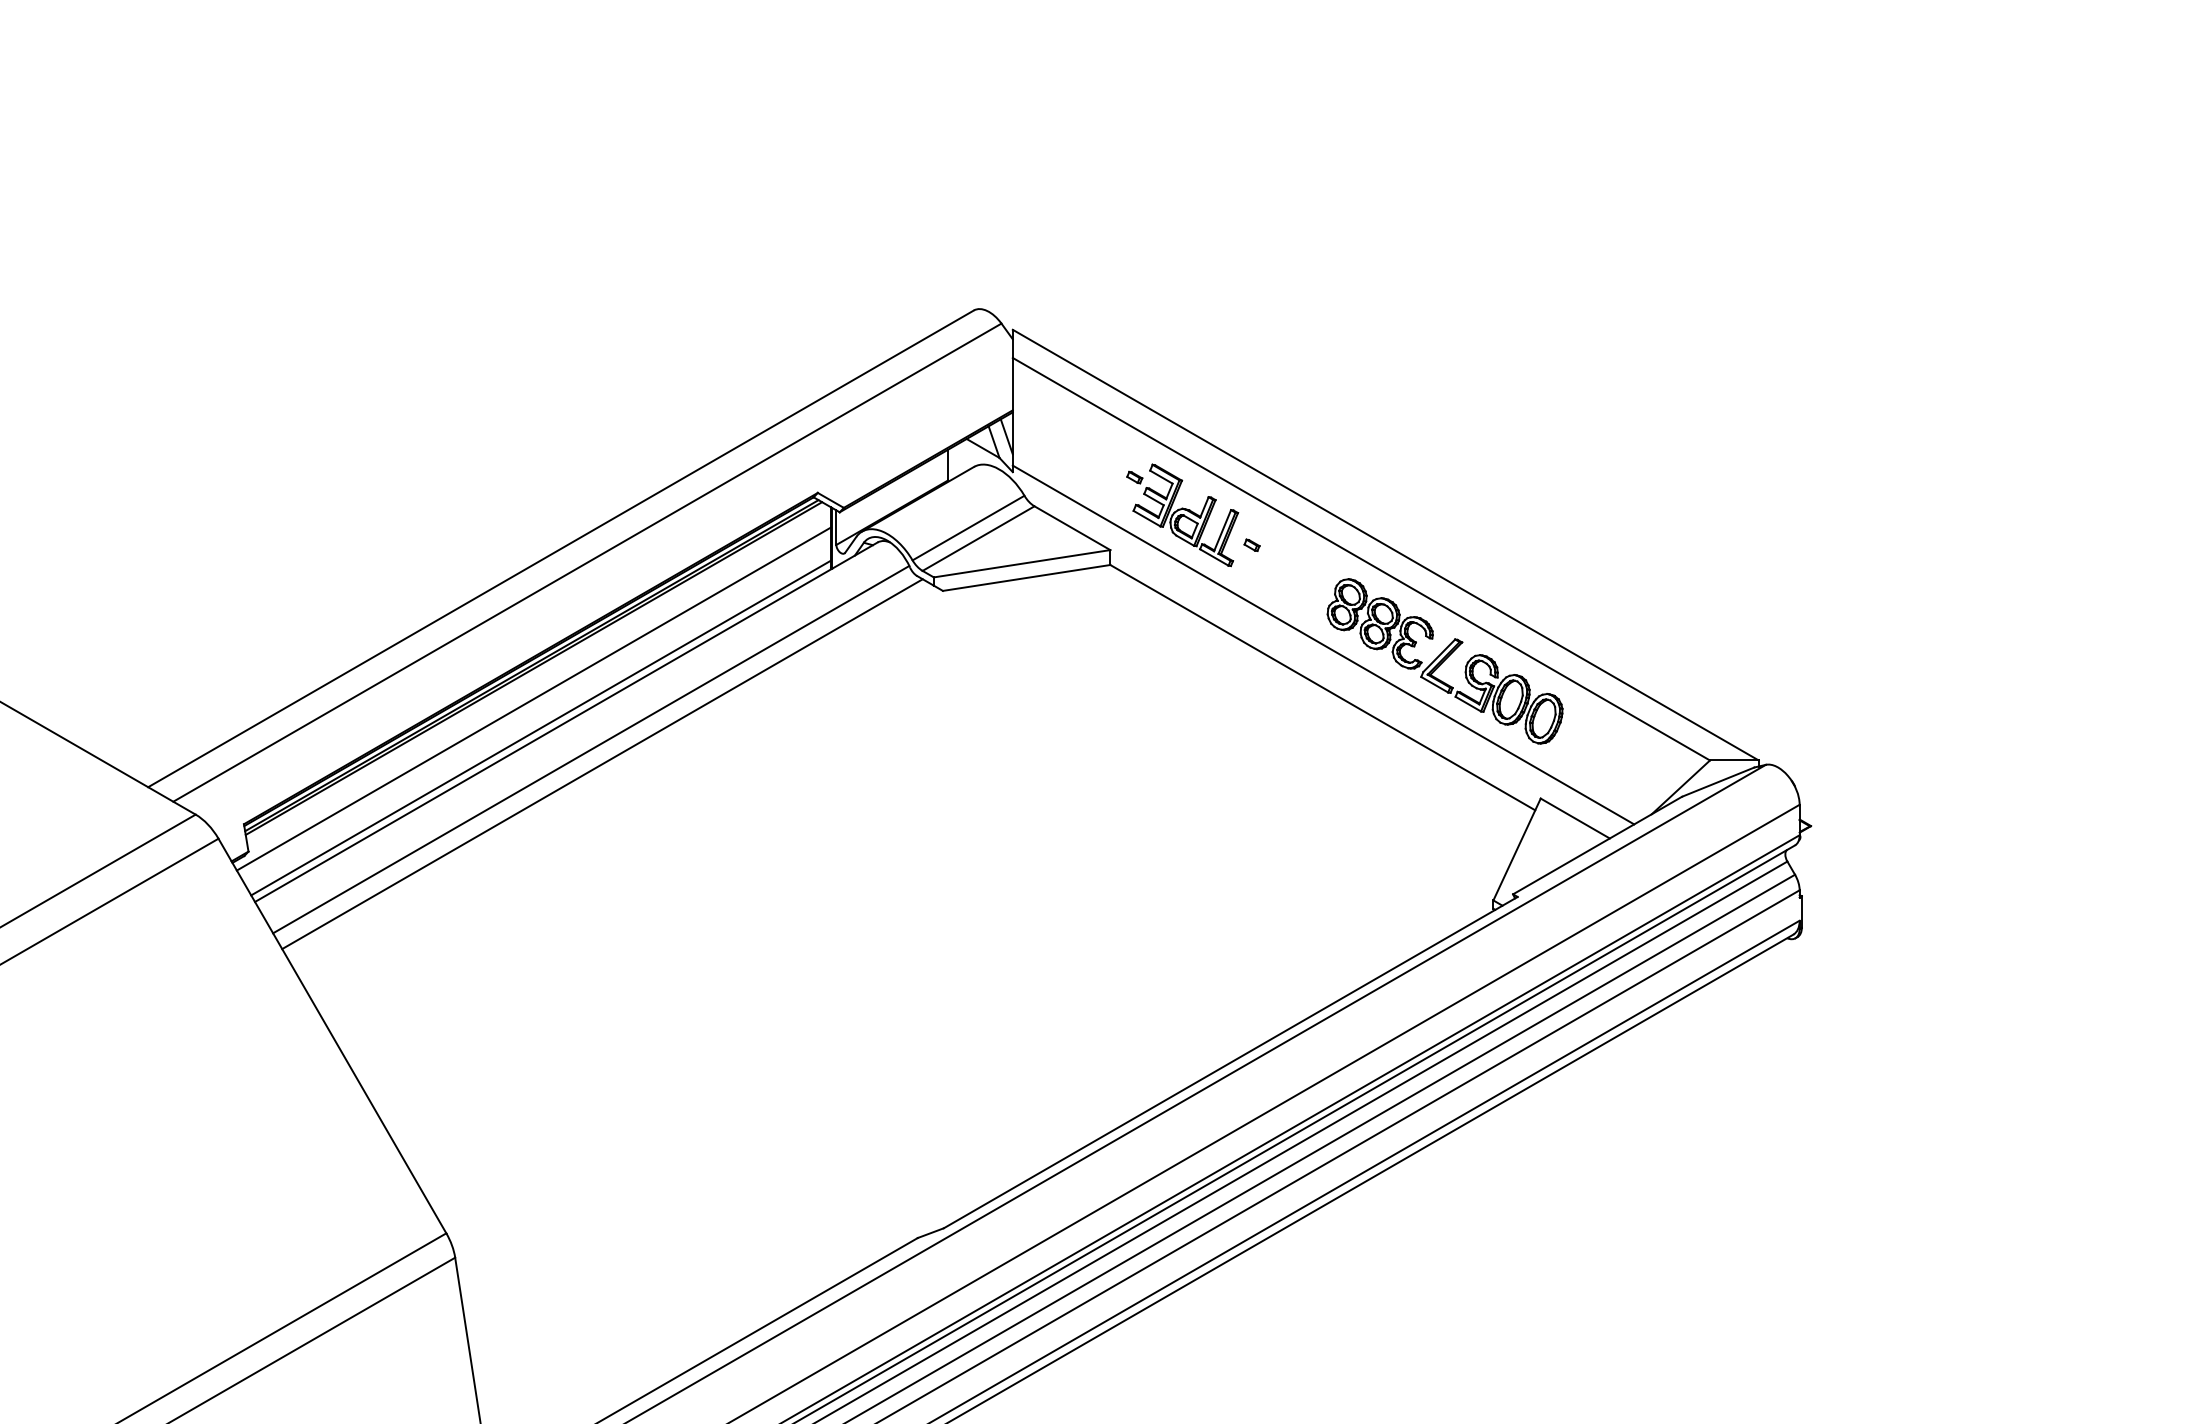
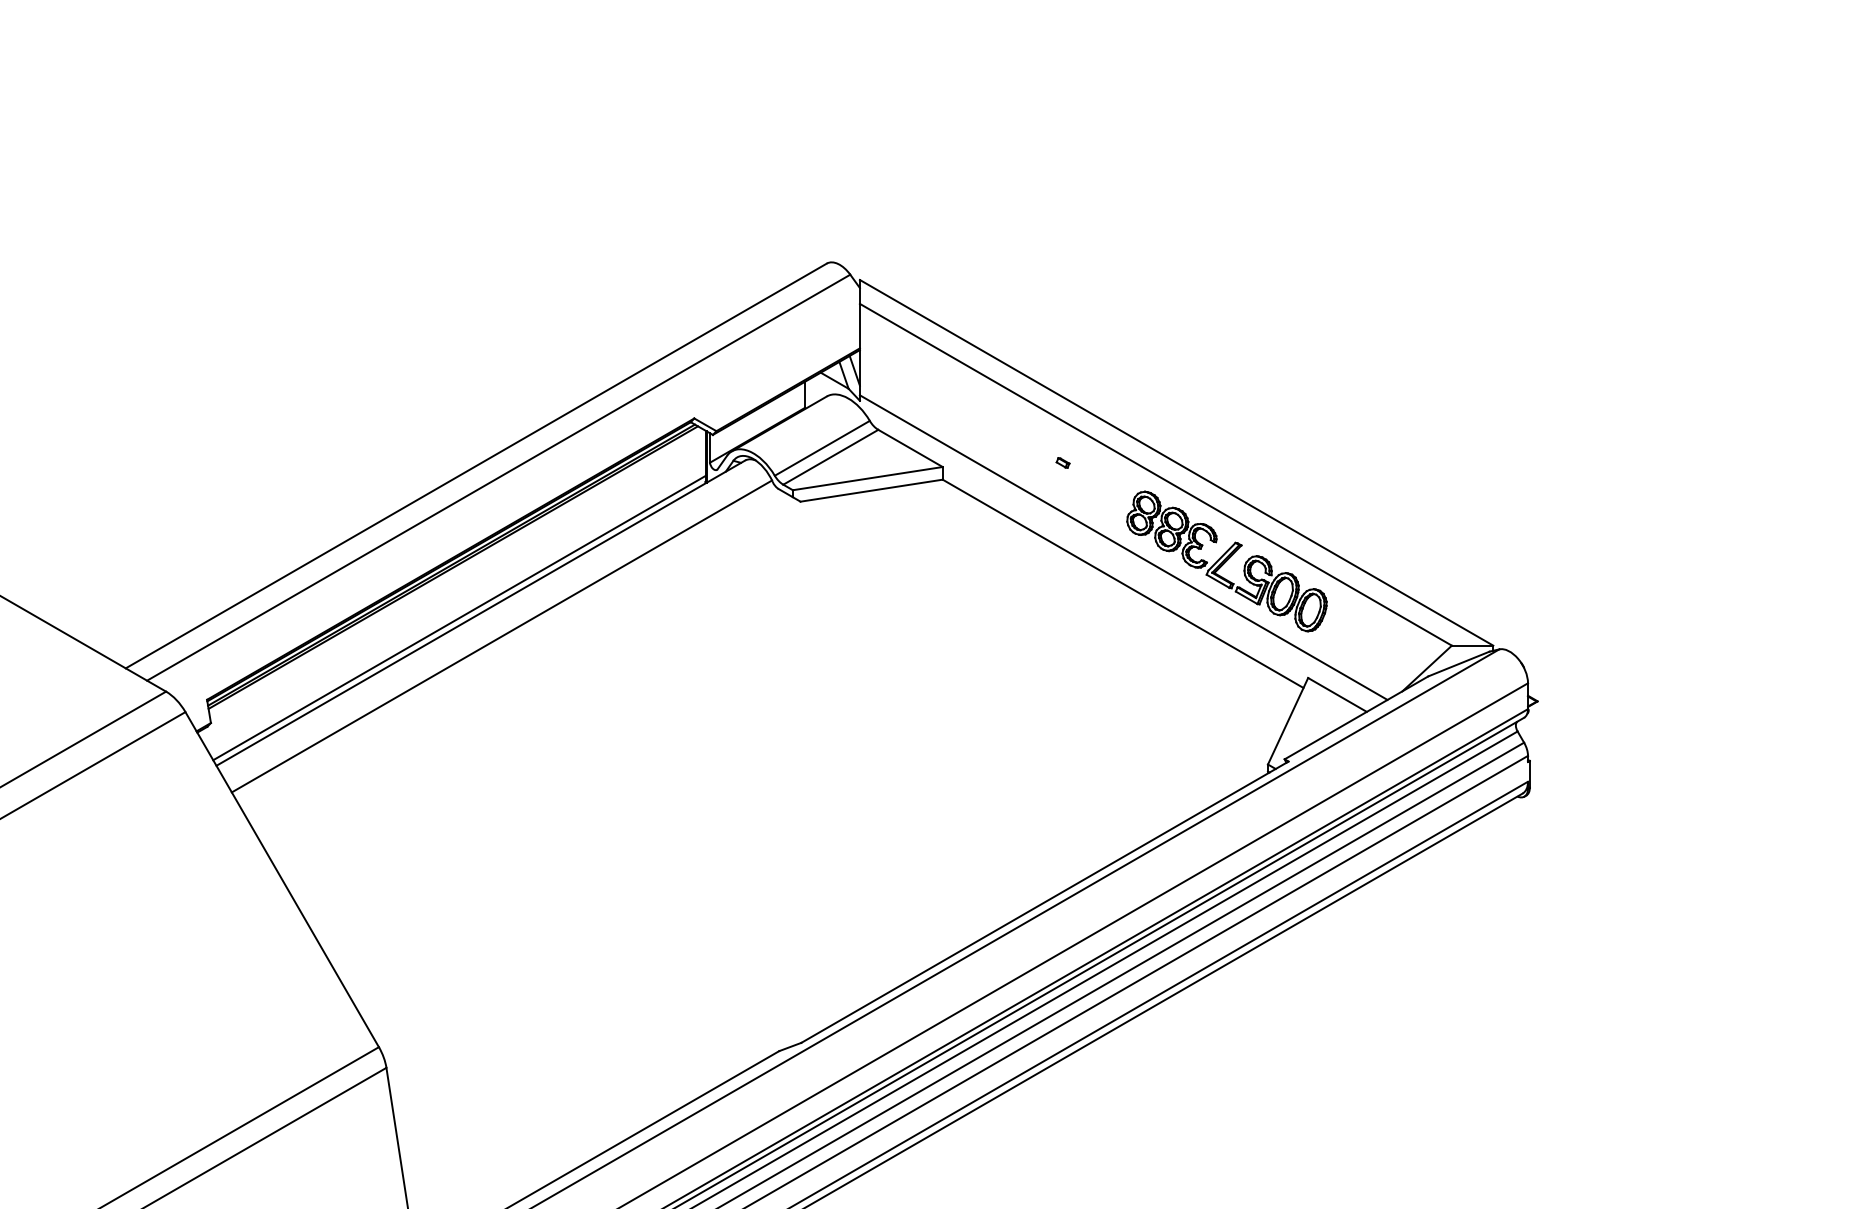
part: (1182, 515) -> (1003, 437), removed
line: (533, 698) -> (452, 593), removed
line: (602, 764) -> (511, 649), removed

